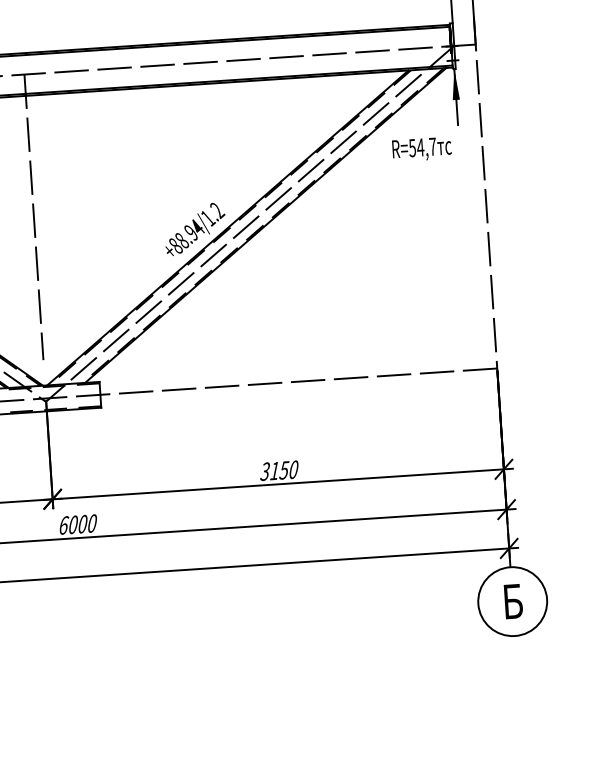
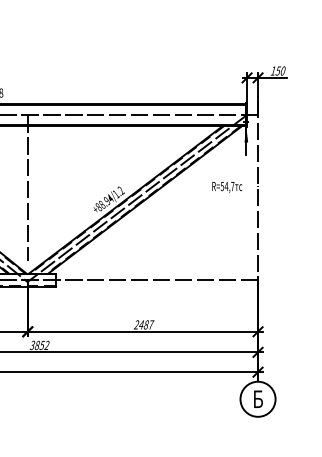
text: (422, 149) -> (227, 187), moved
text: (278, 469) -> (143, 324), 3150 -> 2487
text: (77, 522) -> (39, 344), 6000 -> 3852

